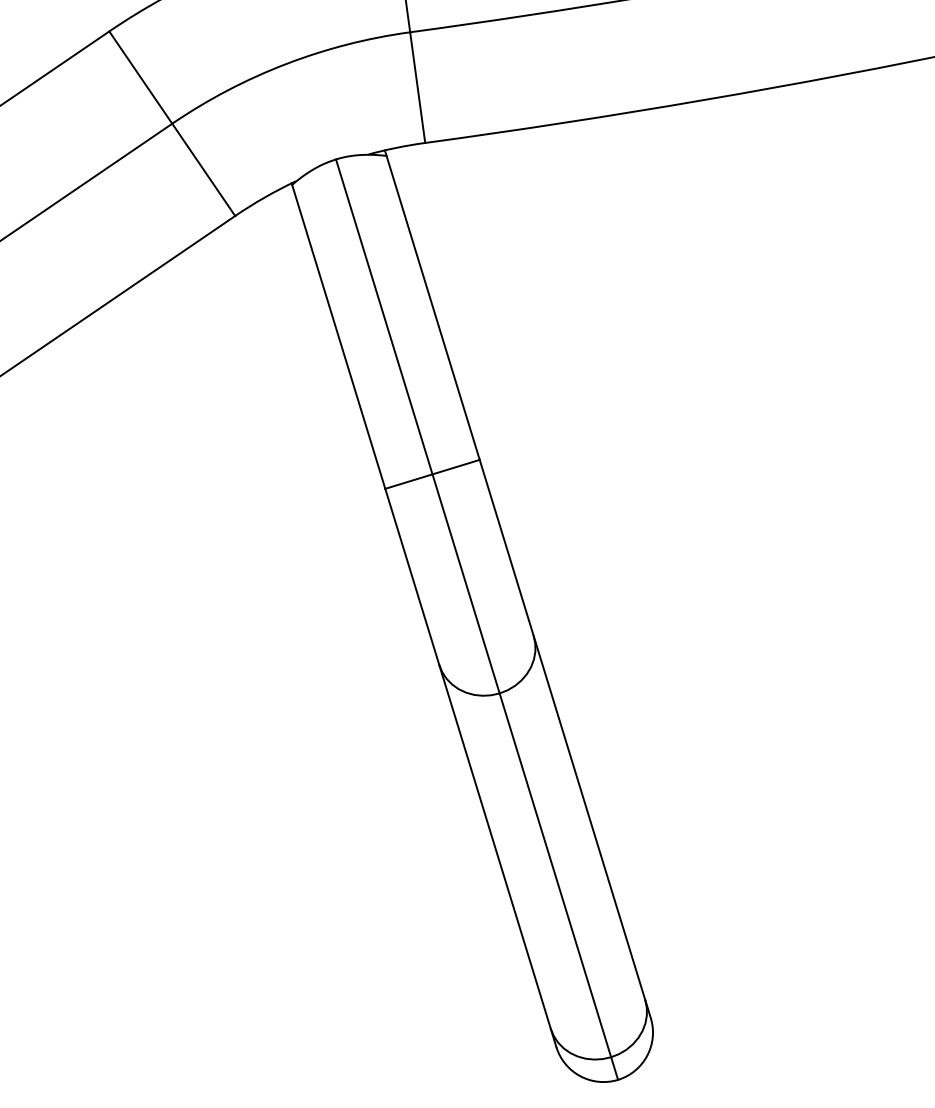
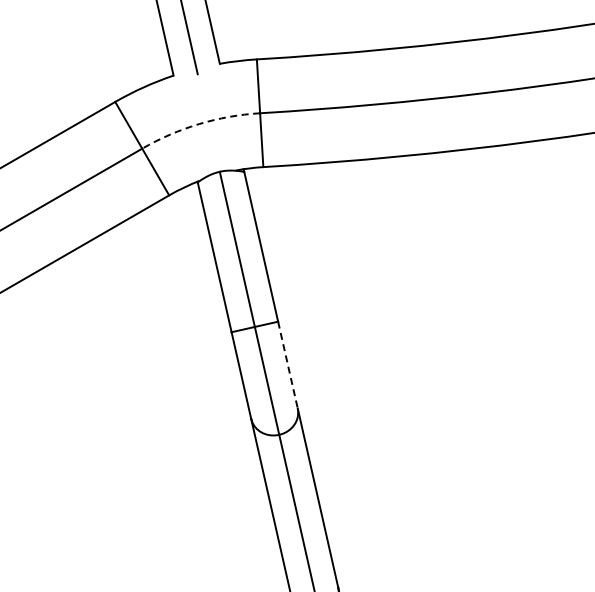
arc: (286, 64) -> (199, 124), solid -> dashed
line: (505, 548) -> (287, 365), solid -> dashed

